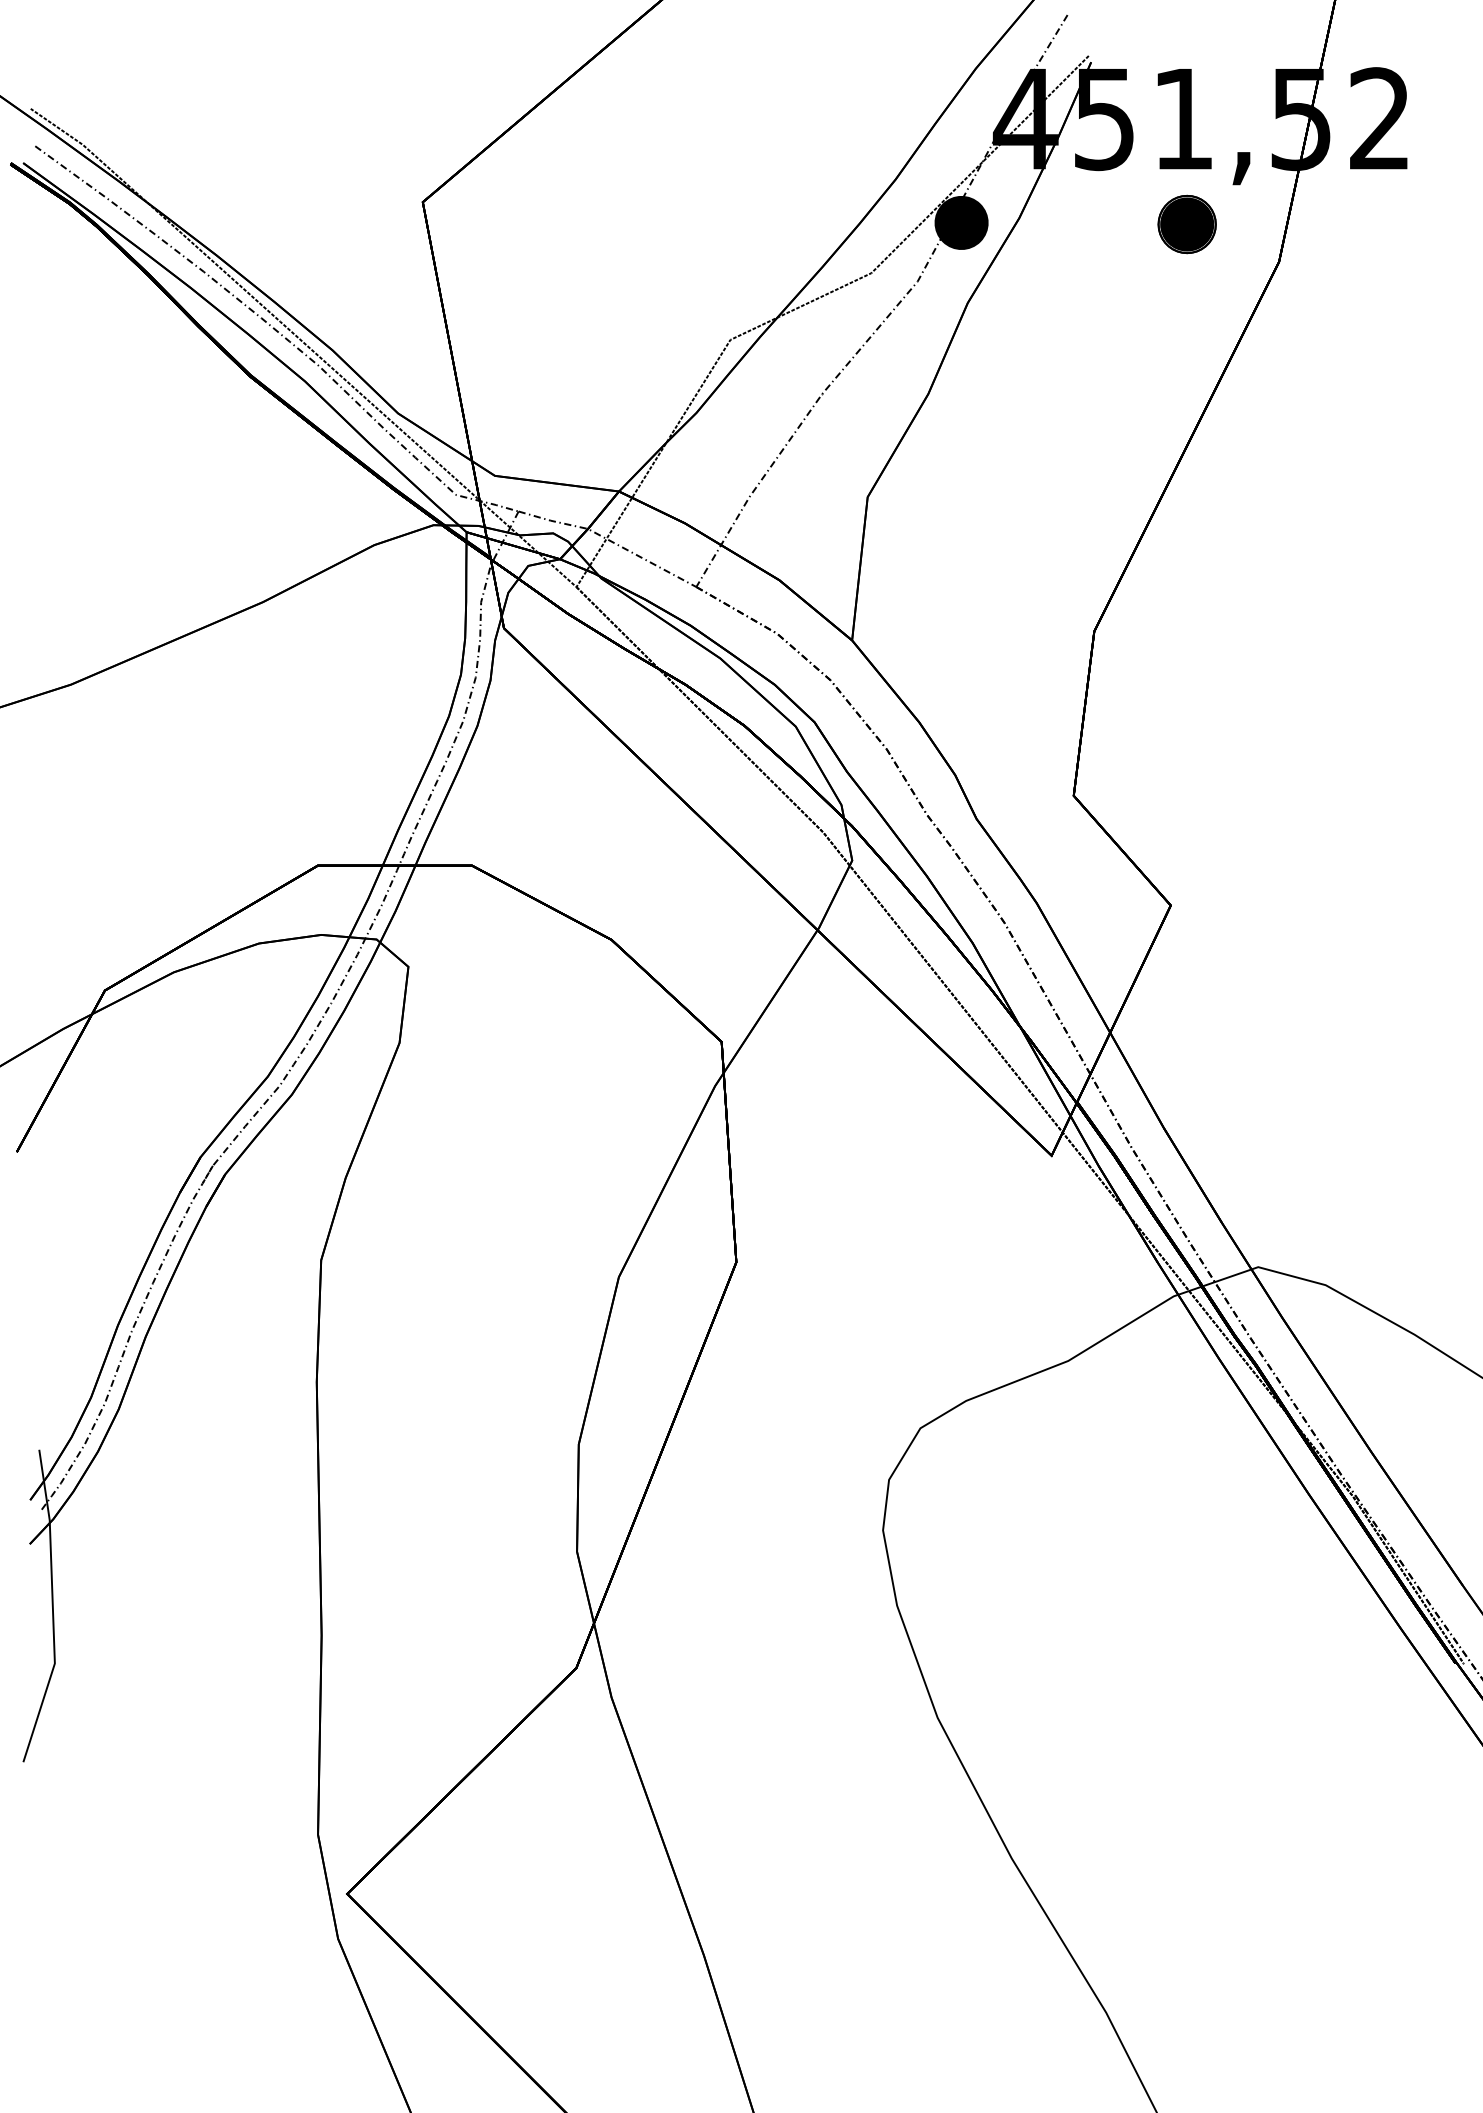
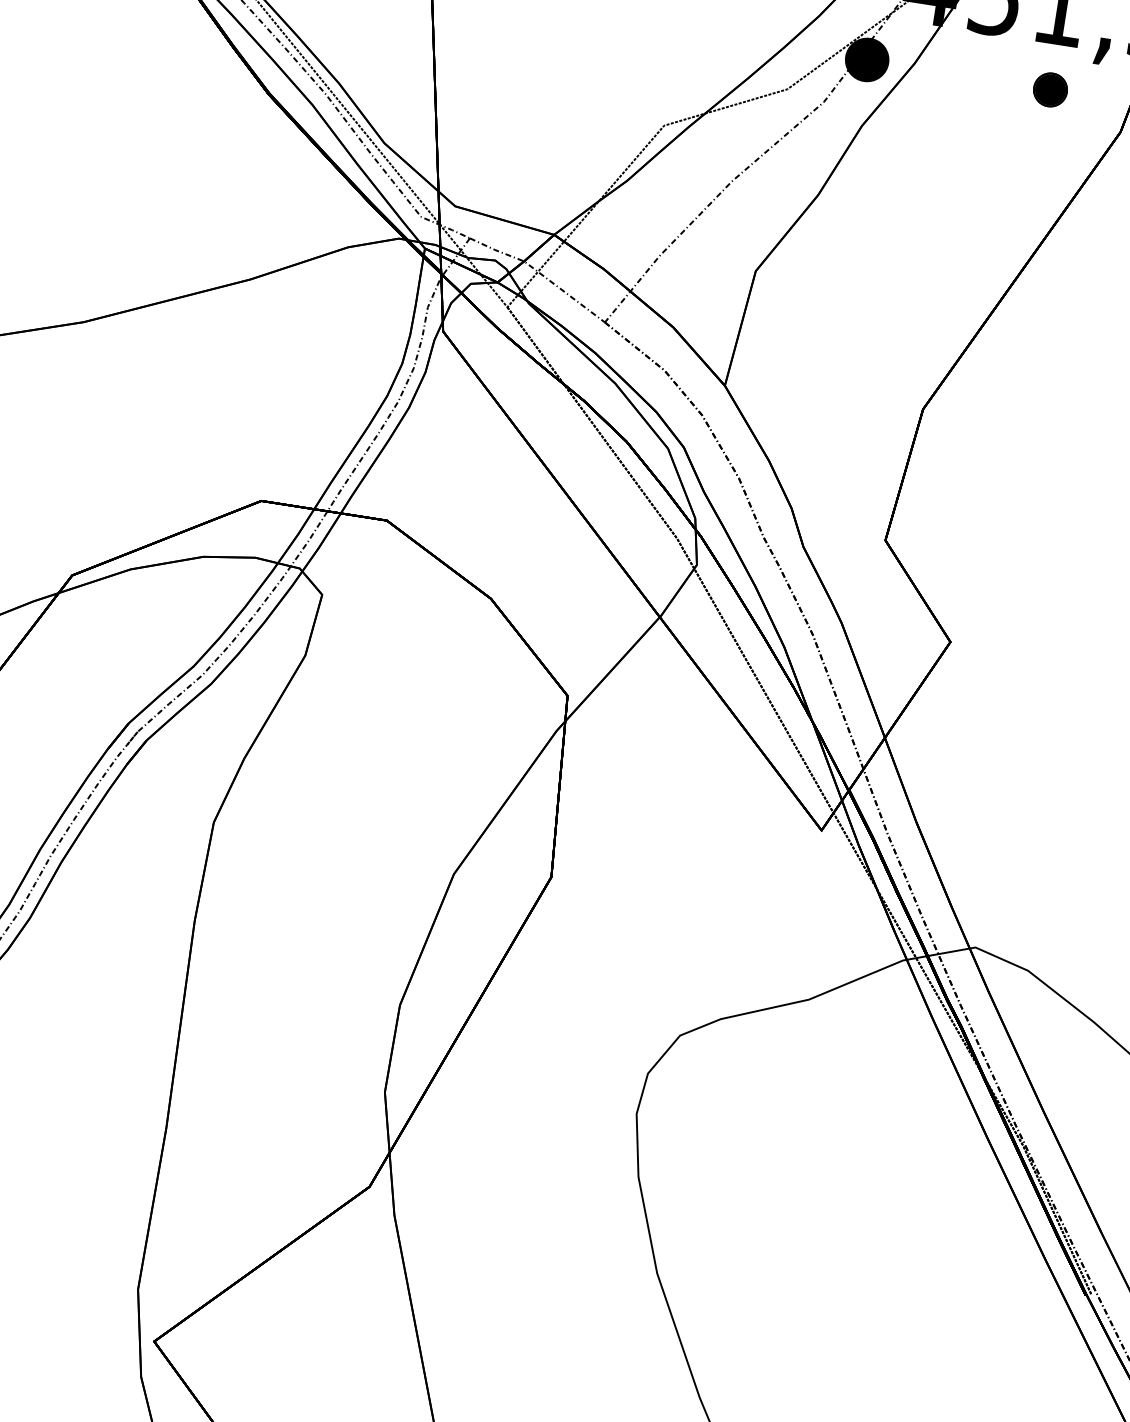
part: (1186, 224) -> (1050, 89), size x0.7

